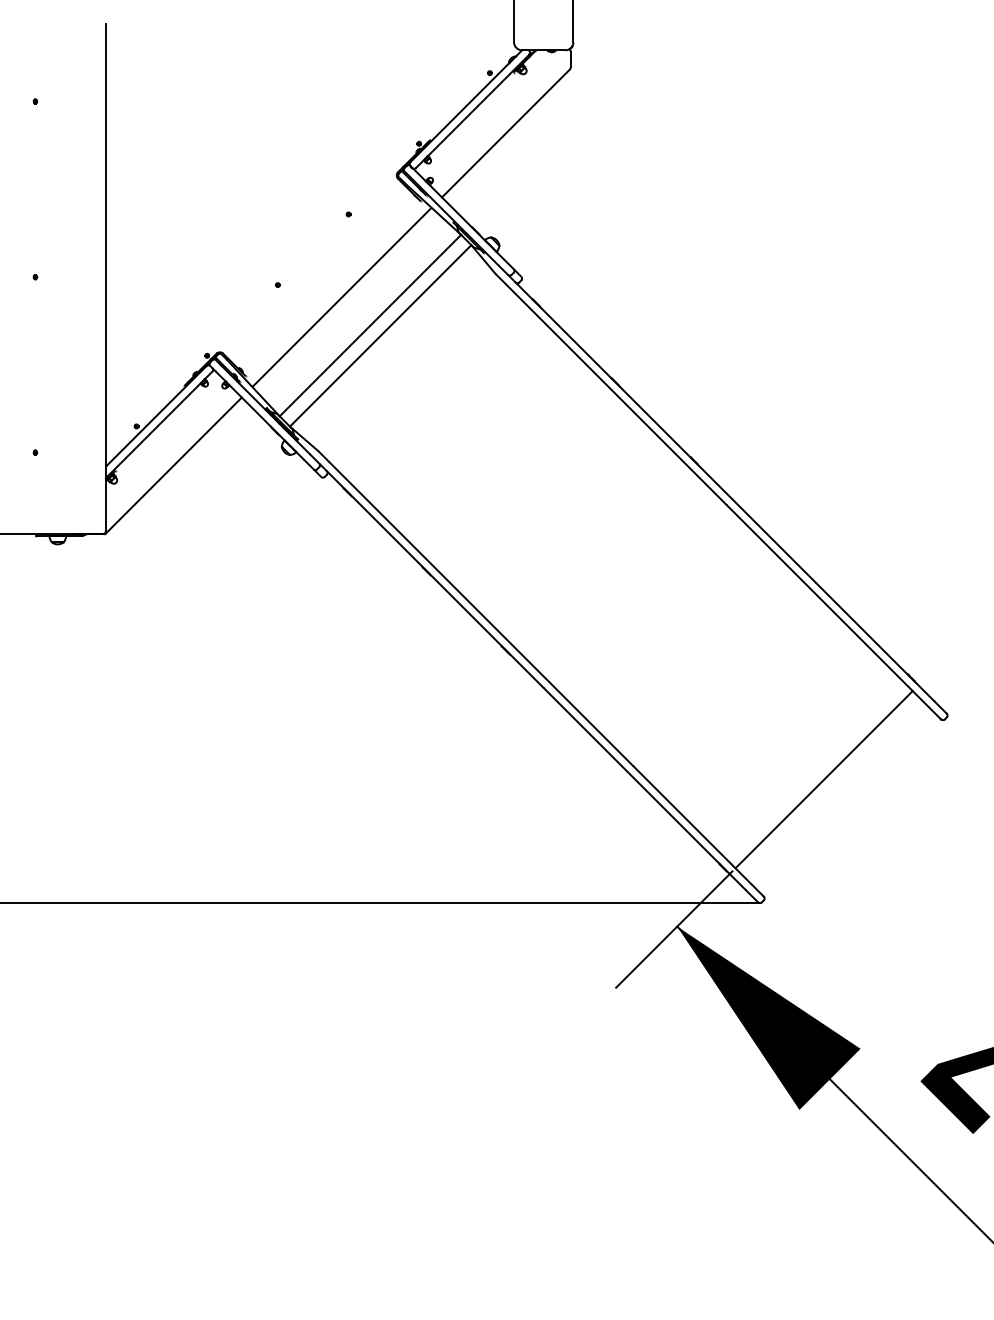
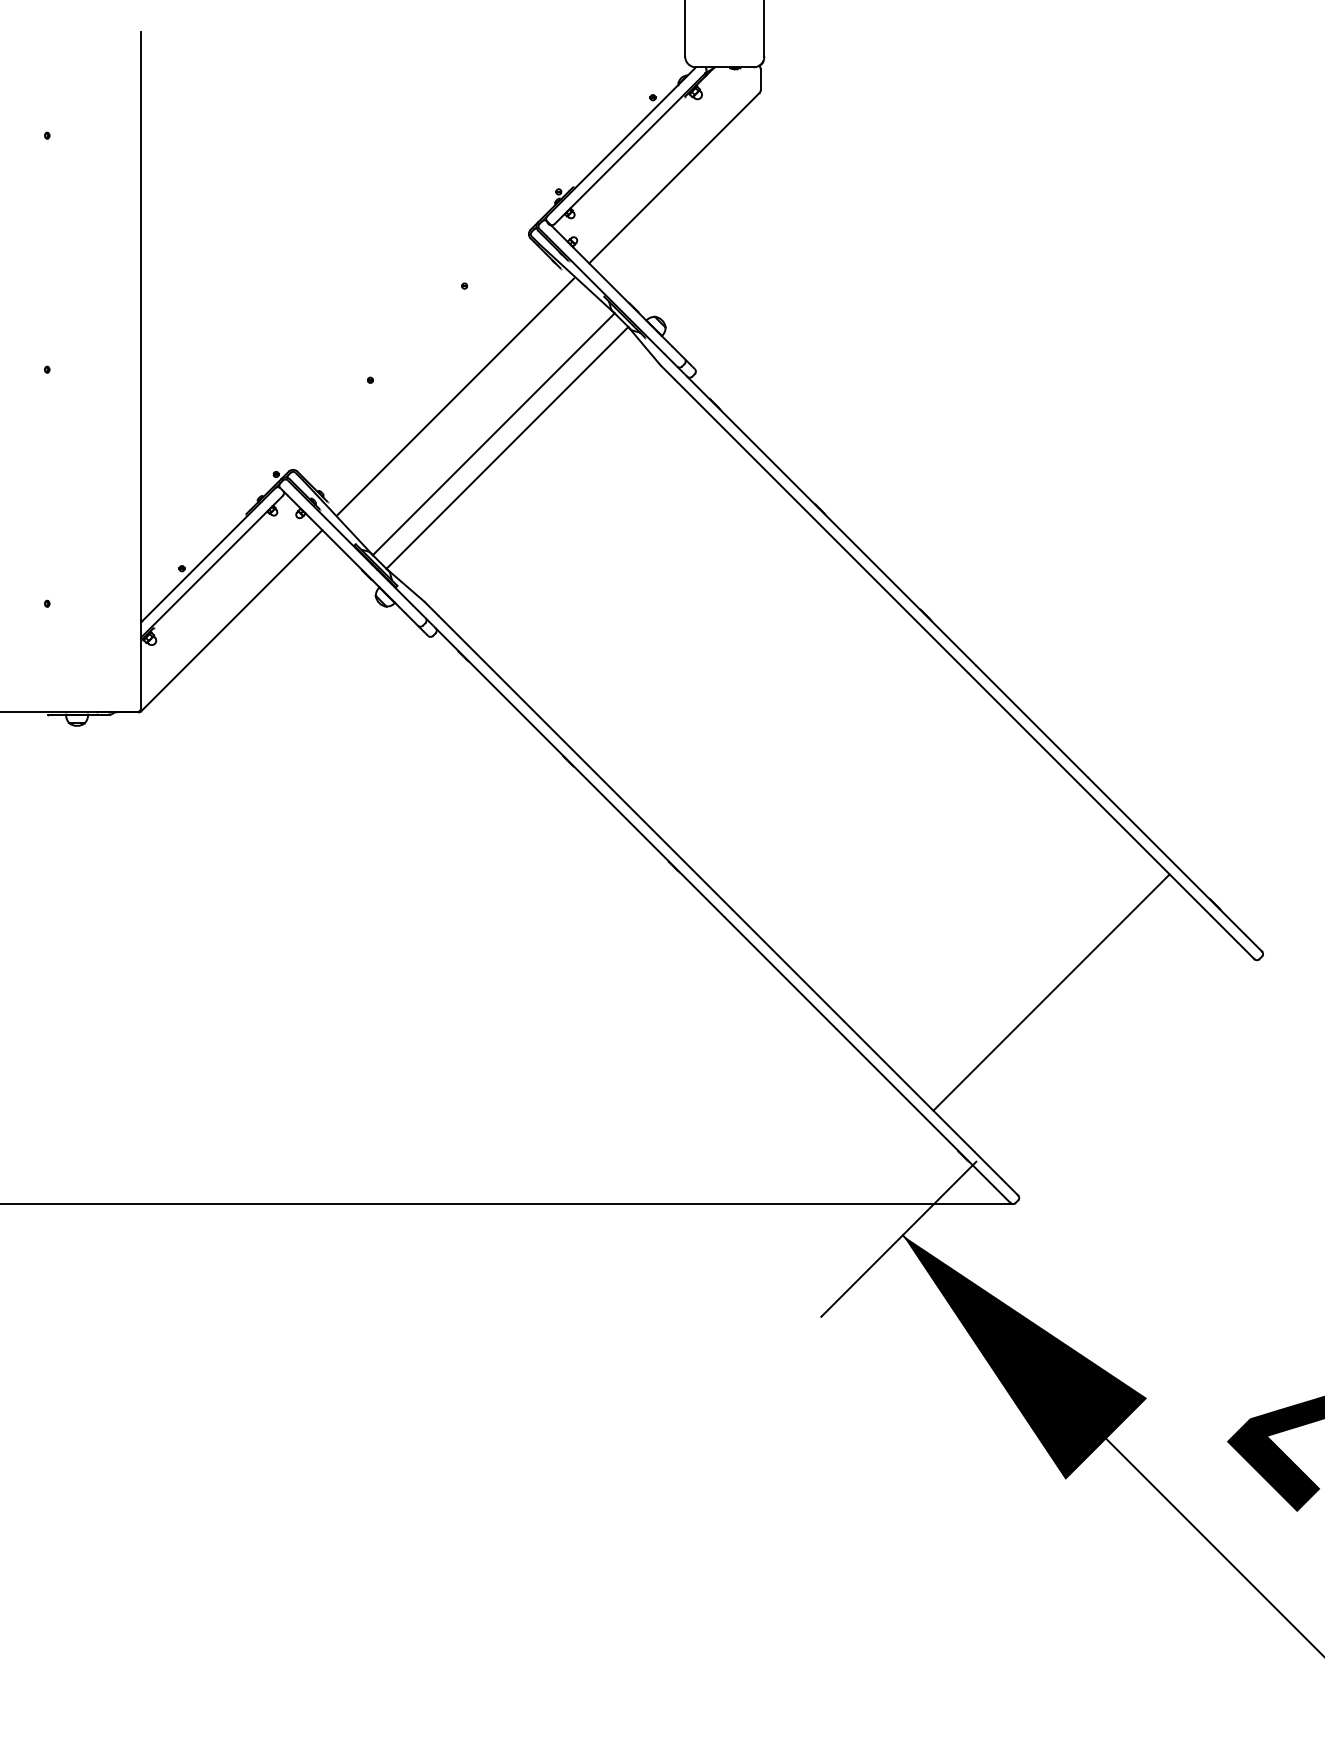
line: (824, 779) -> (1051, 992), moved

